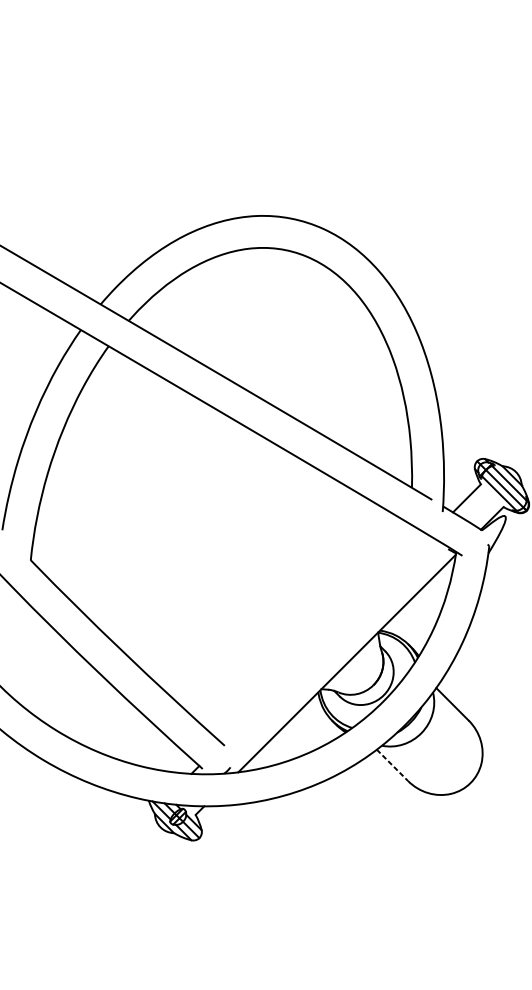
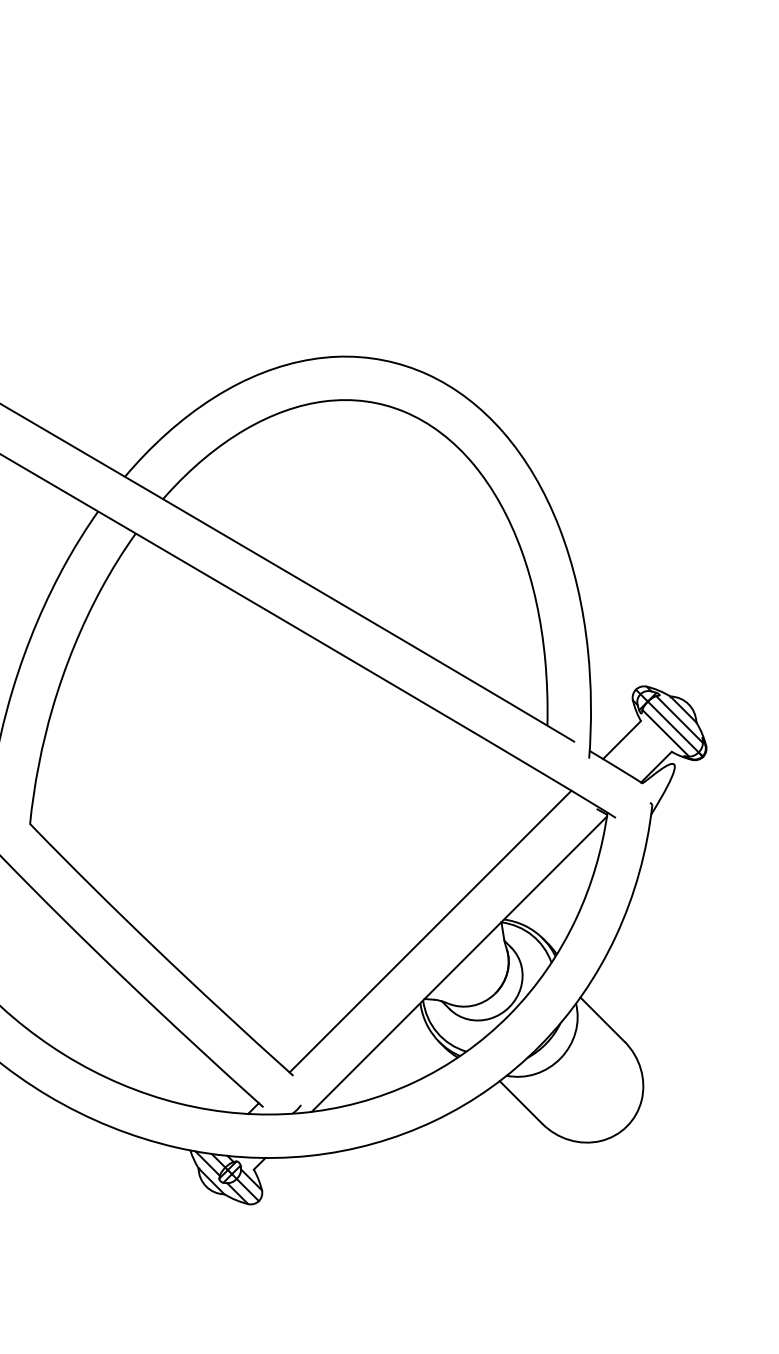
line: (325, 639) -> (430, 931), added
line: (392, 765) -> (521, 1102), dashed -> solid

